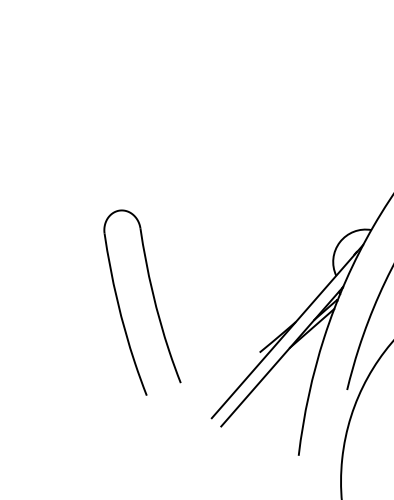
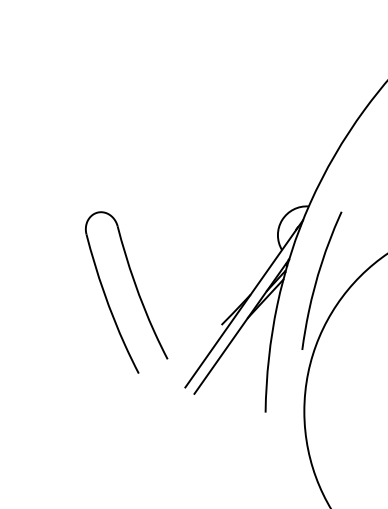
part: (153, 300) -> (135, 288), moved

